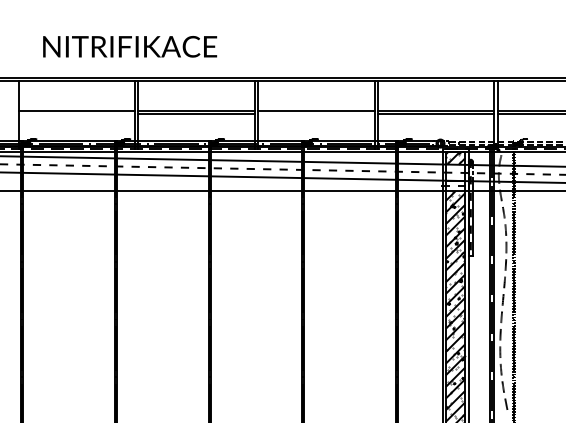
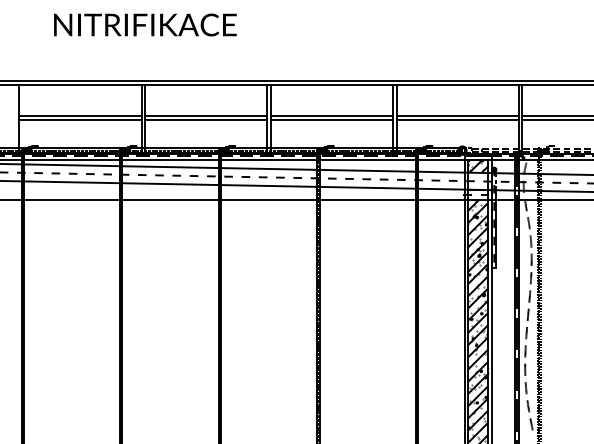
text: (130, 46) -> (145, 24), moved
line: (76, 113) -> (80, 119), added
line: (315, 113) -> (331, 119), added

